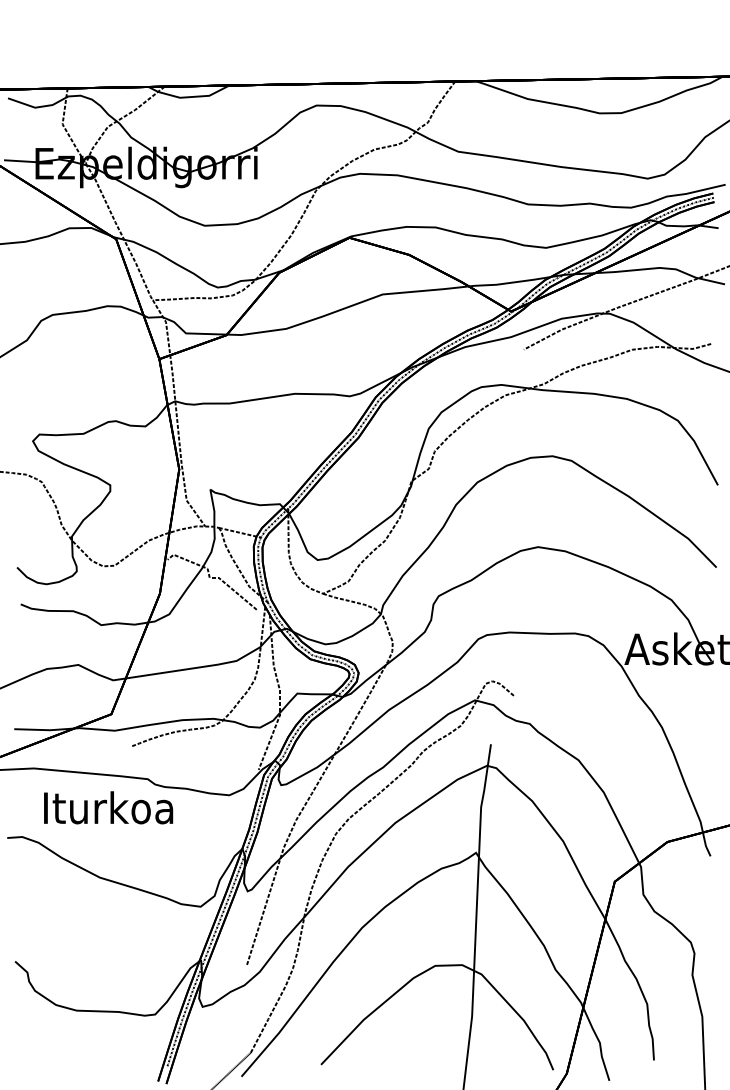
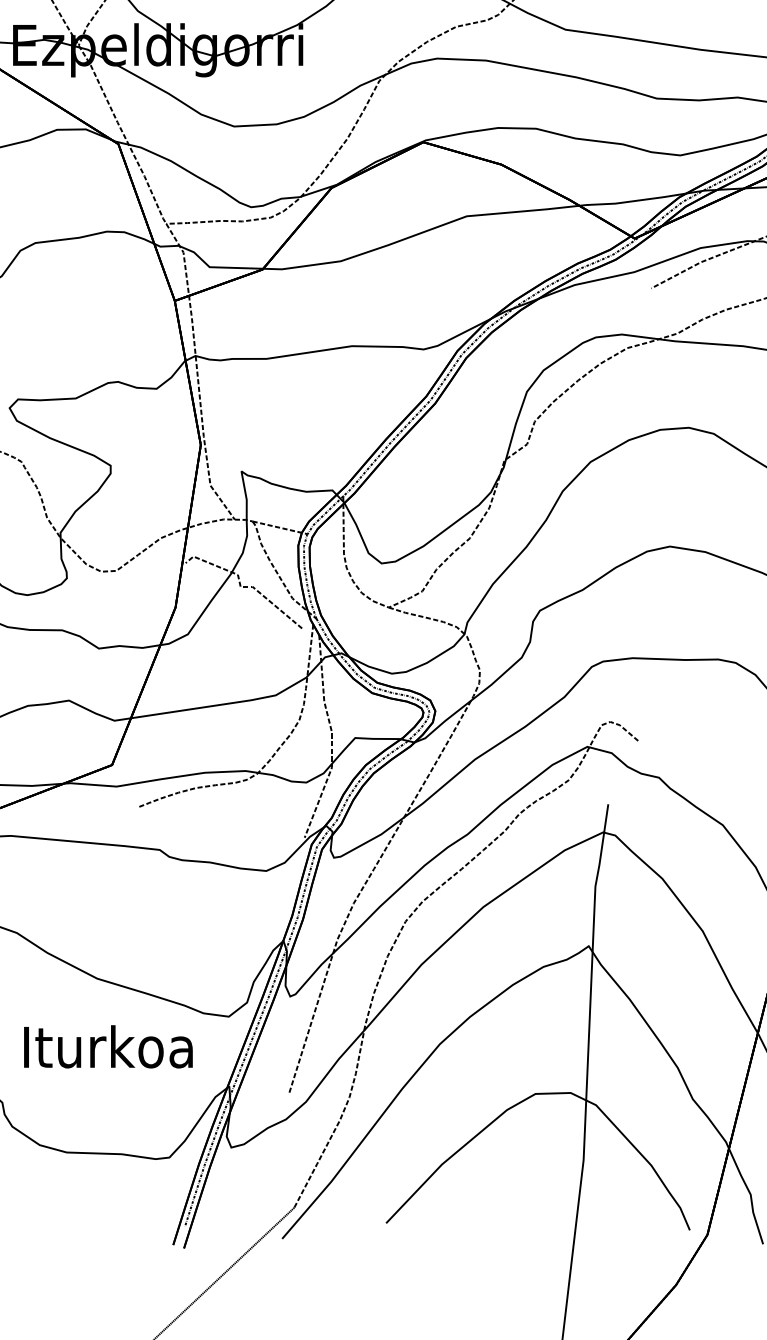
text: (108, 807) -> (108, 1046), moved

